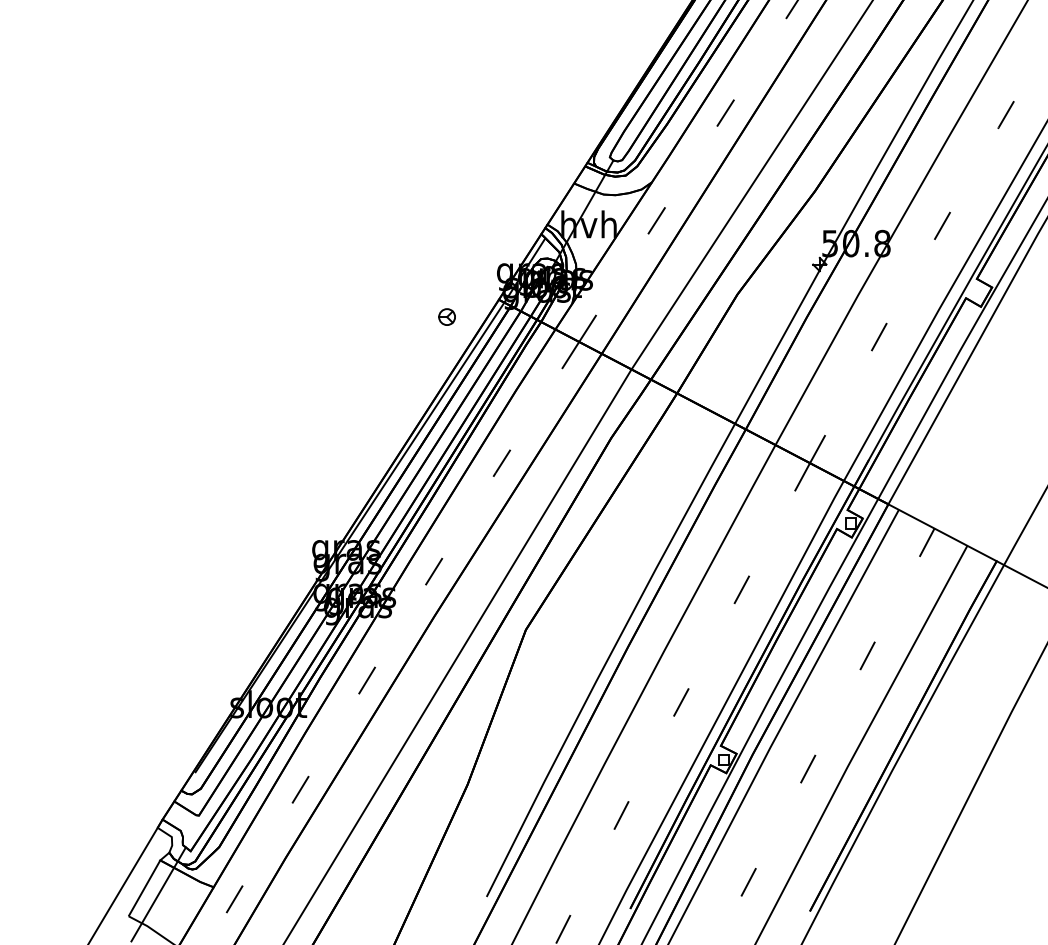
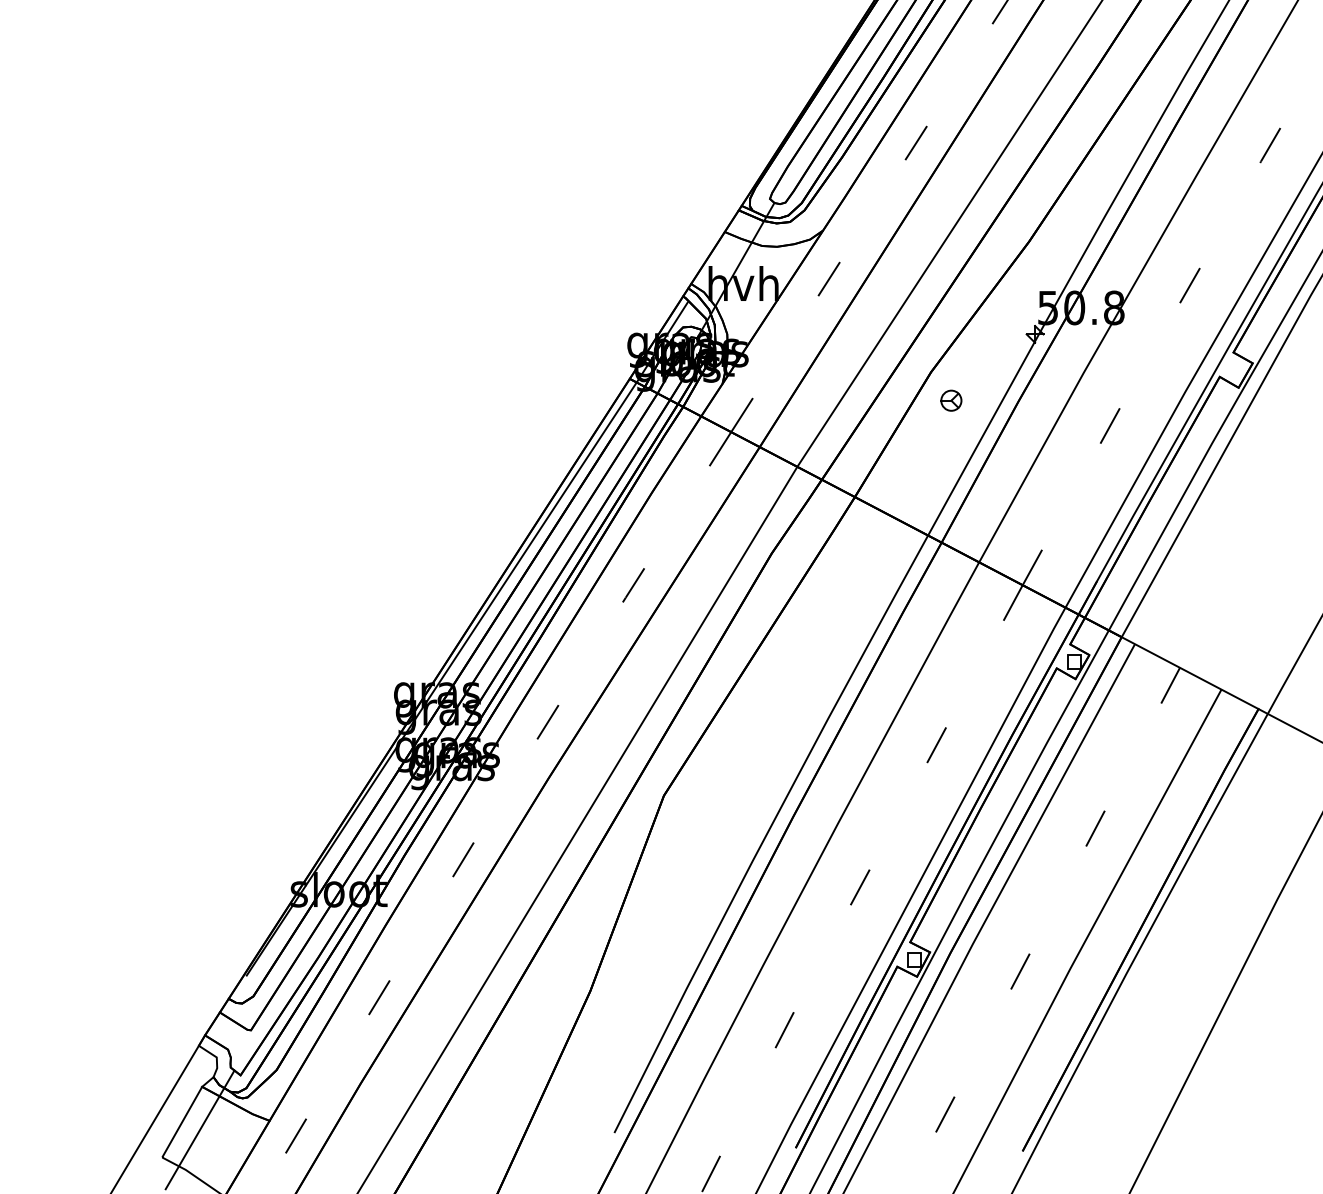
part: (447, 316) -> (951, 400), moved

